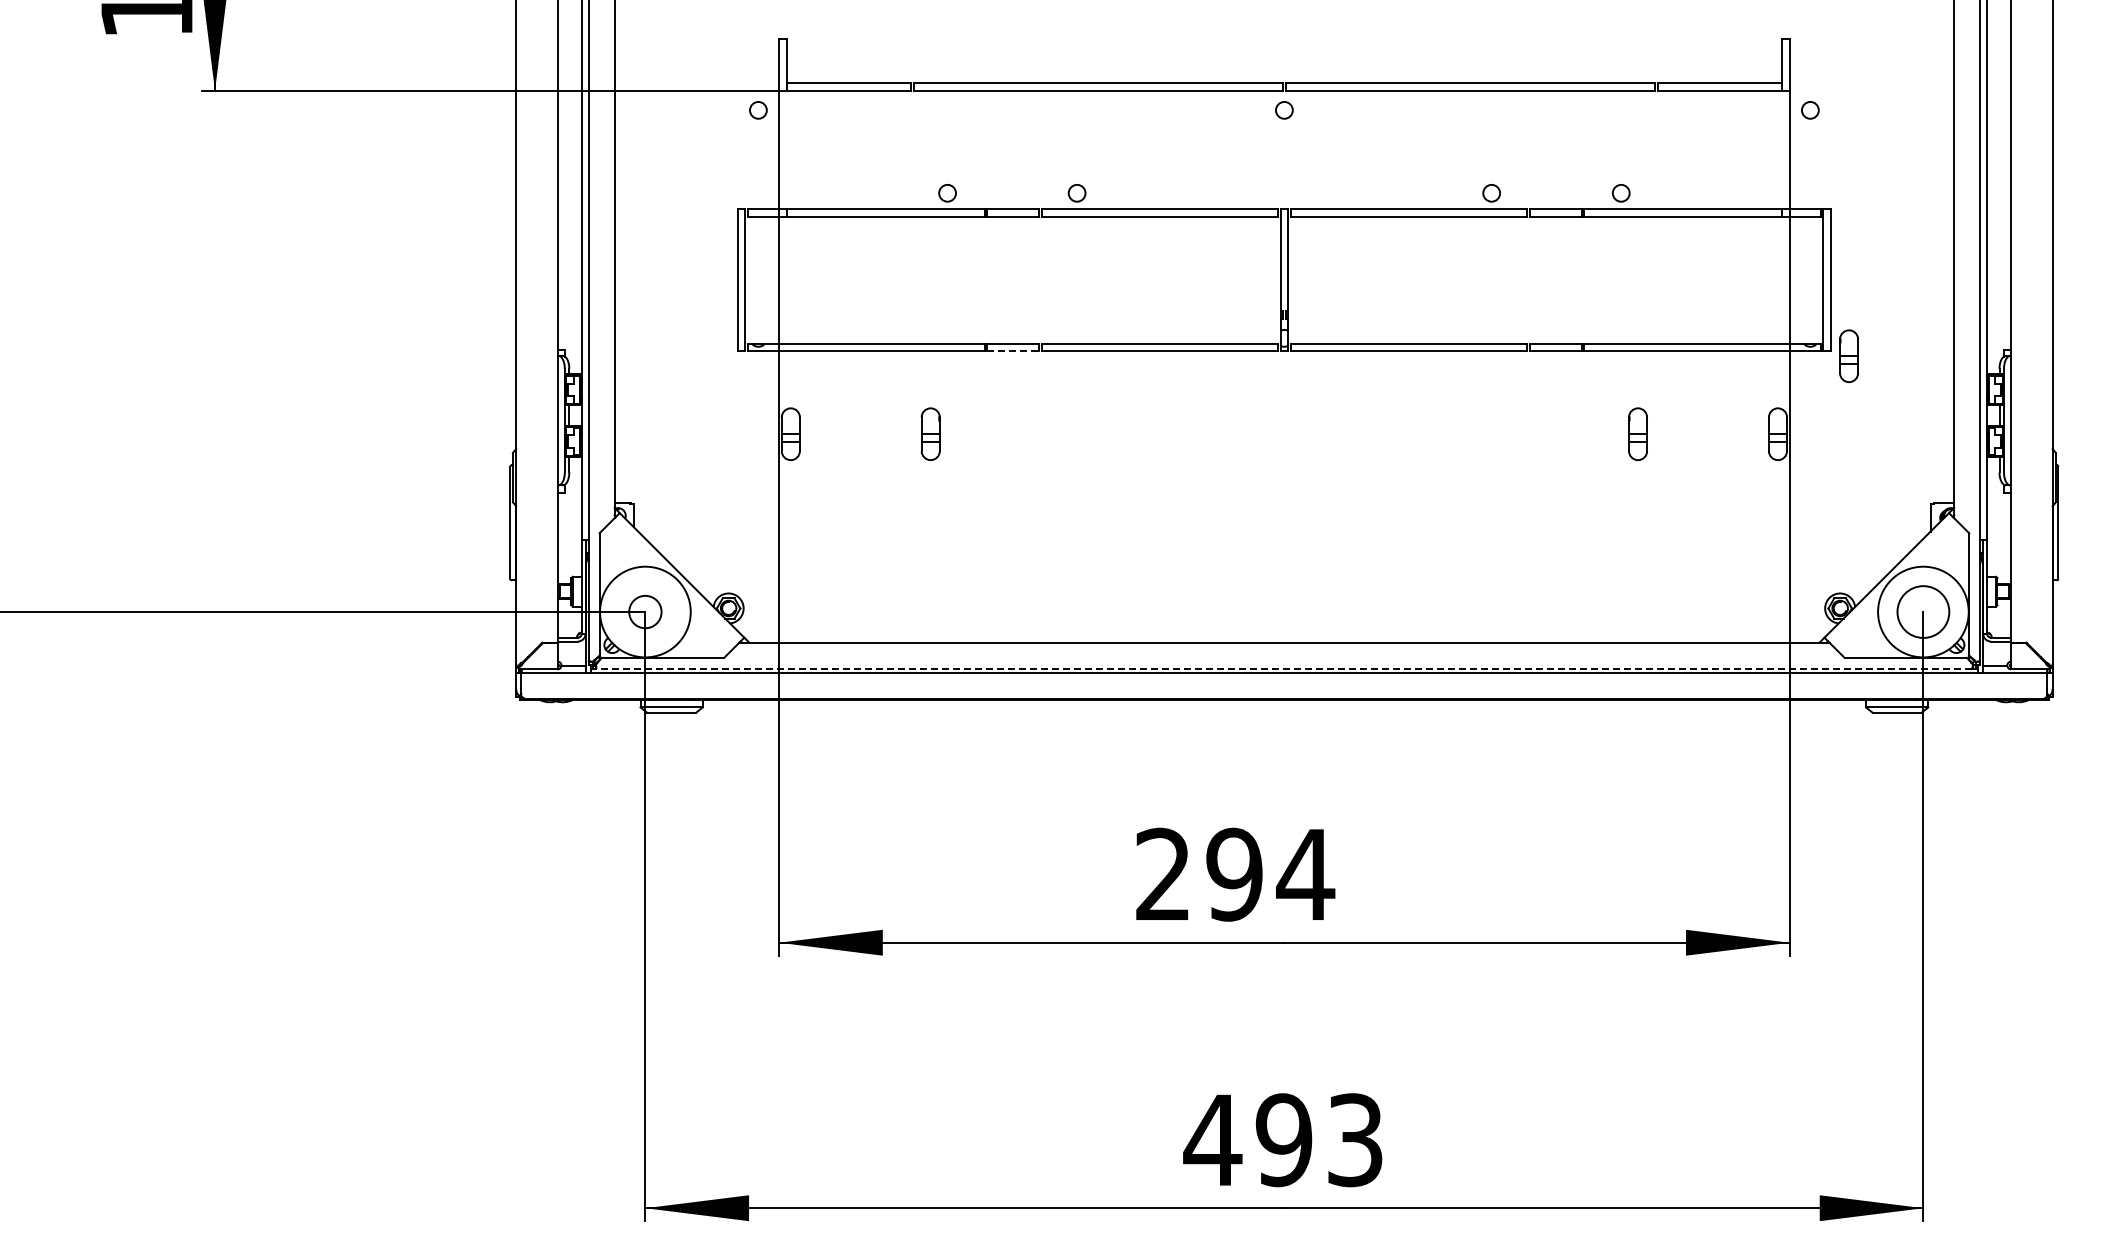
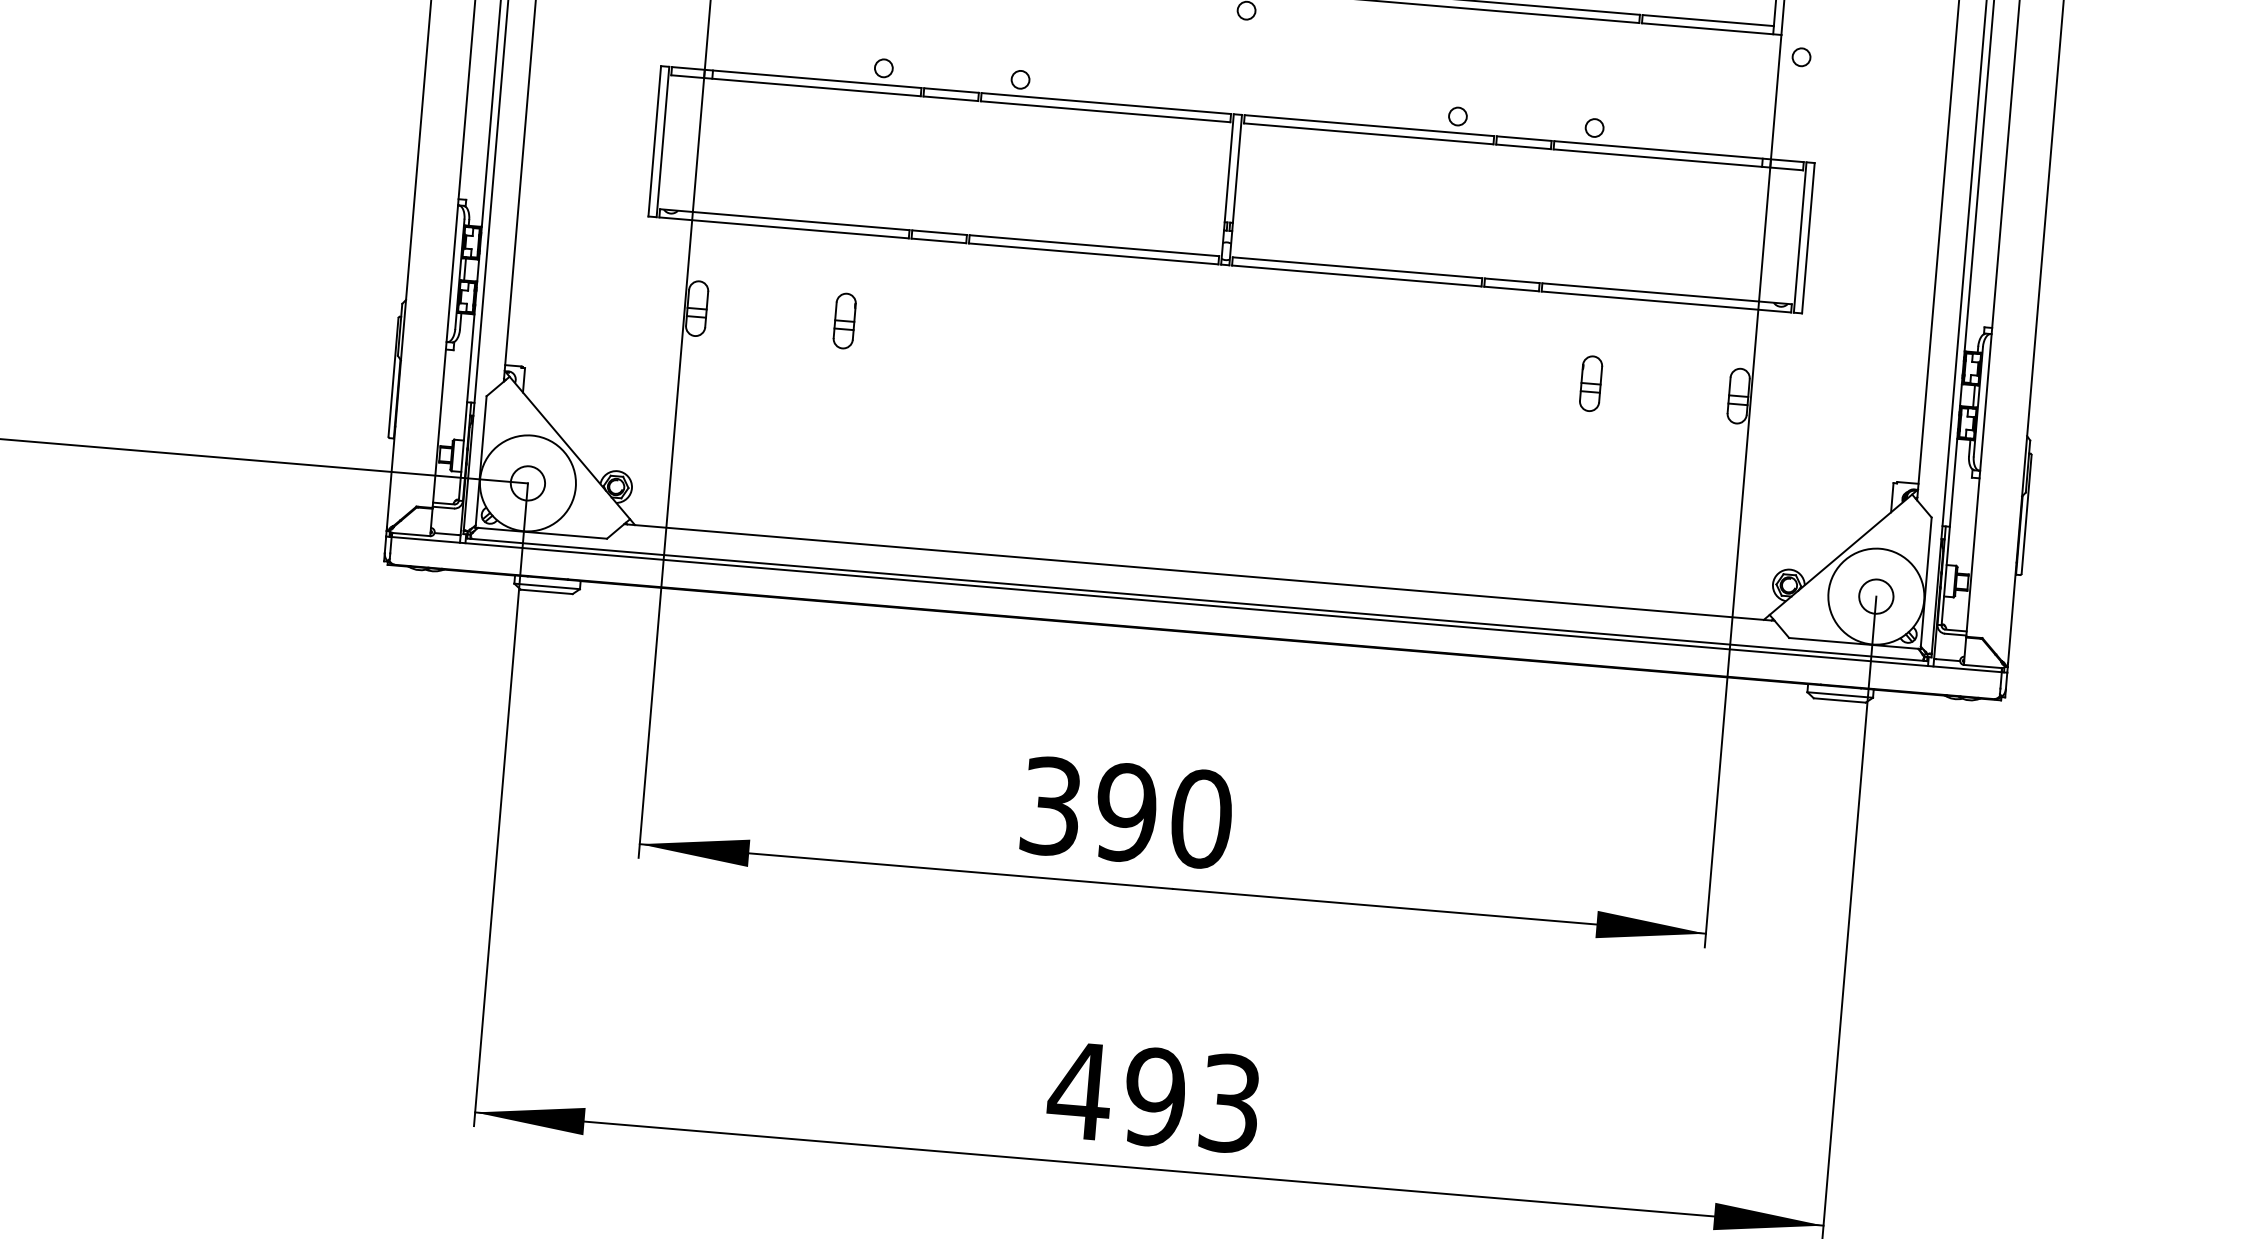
line: (1013, 351) -> (939, 241), dashed -> solid
part: (1848, 355) -> (1820, 319), removed
circle: (1923, 611) -> (1876, 596), size x0.62
line: (1284, 668) -> (1197, 599), dashed -> solid
text: (1235, 874) -> (1127, 812), 294 -> 390

